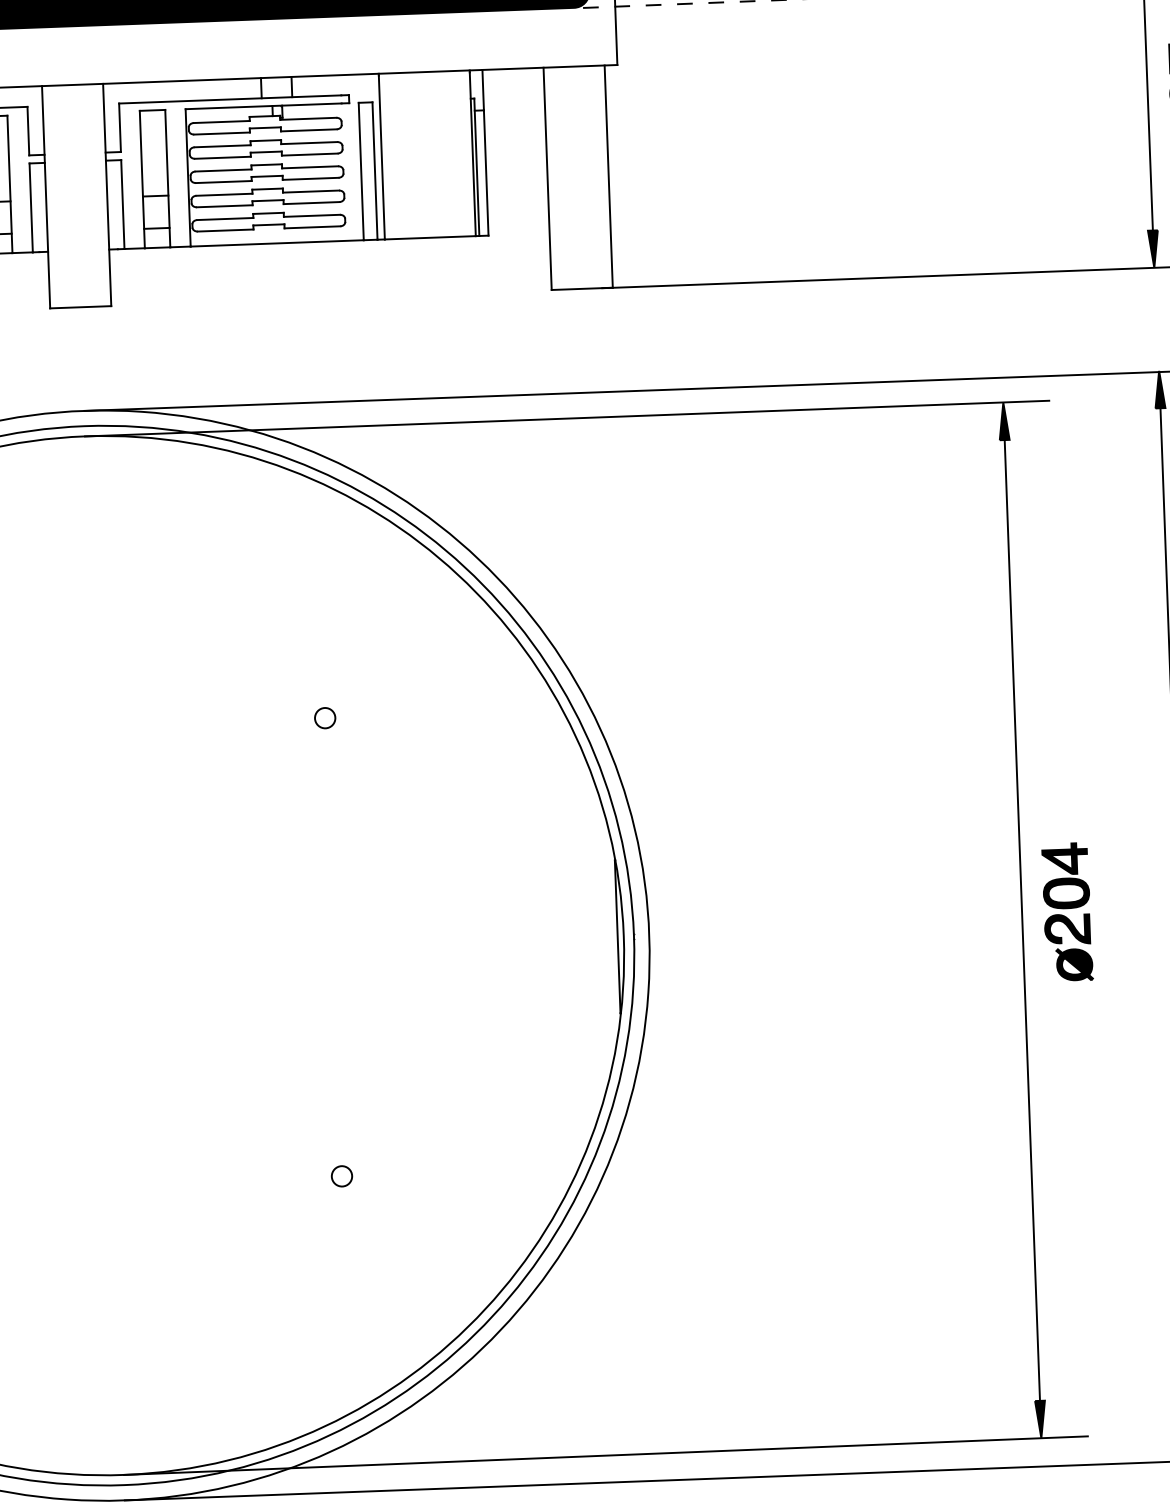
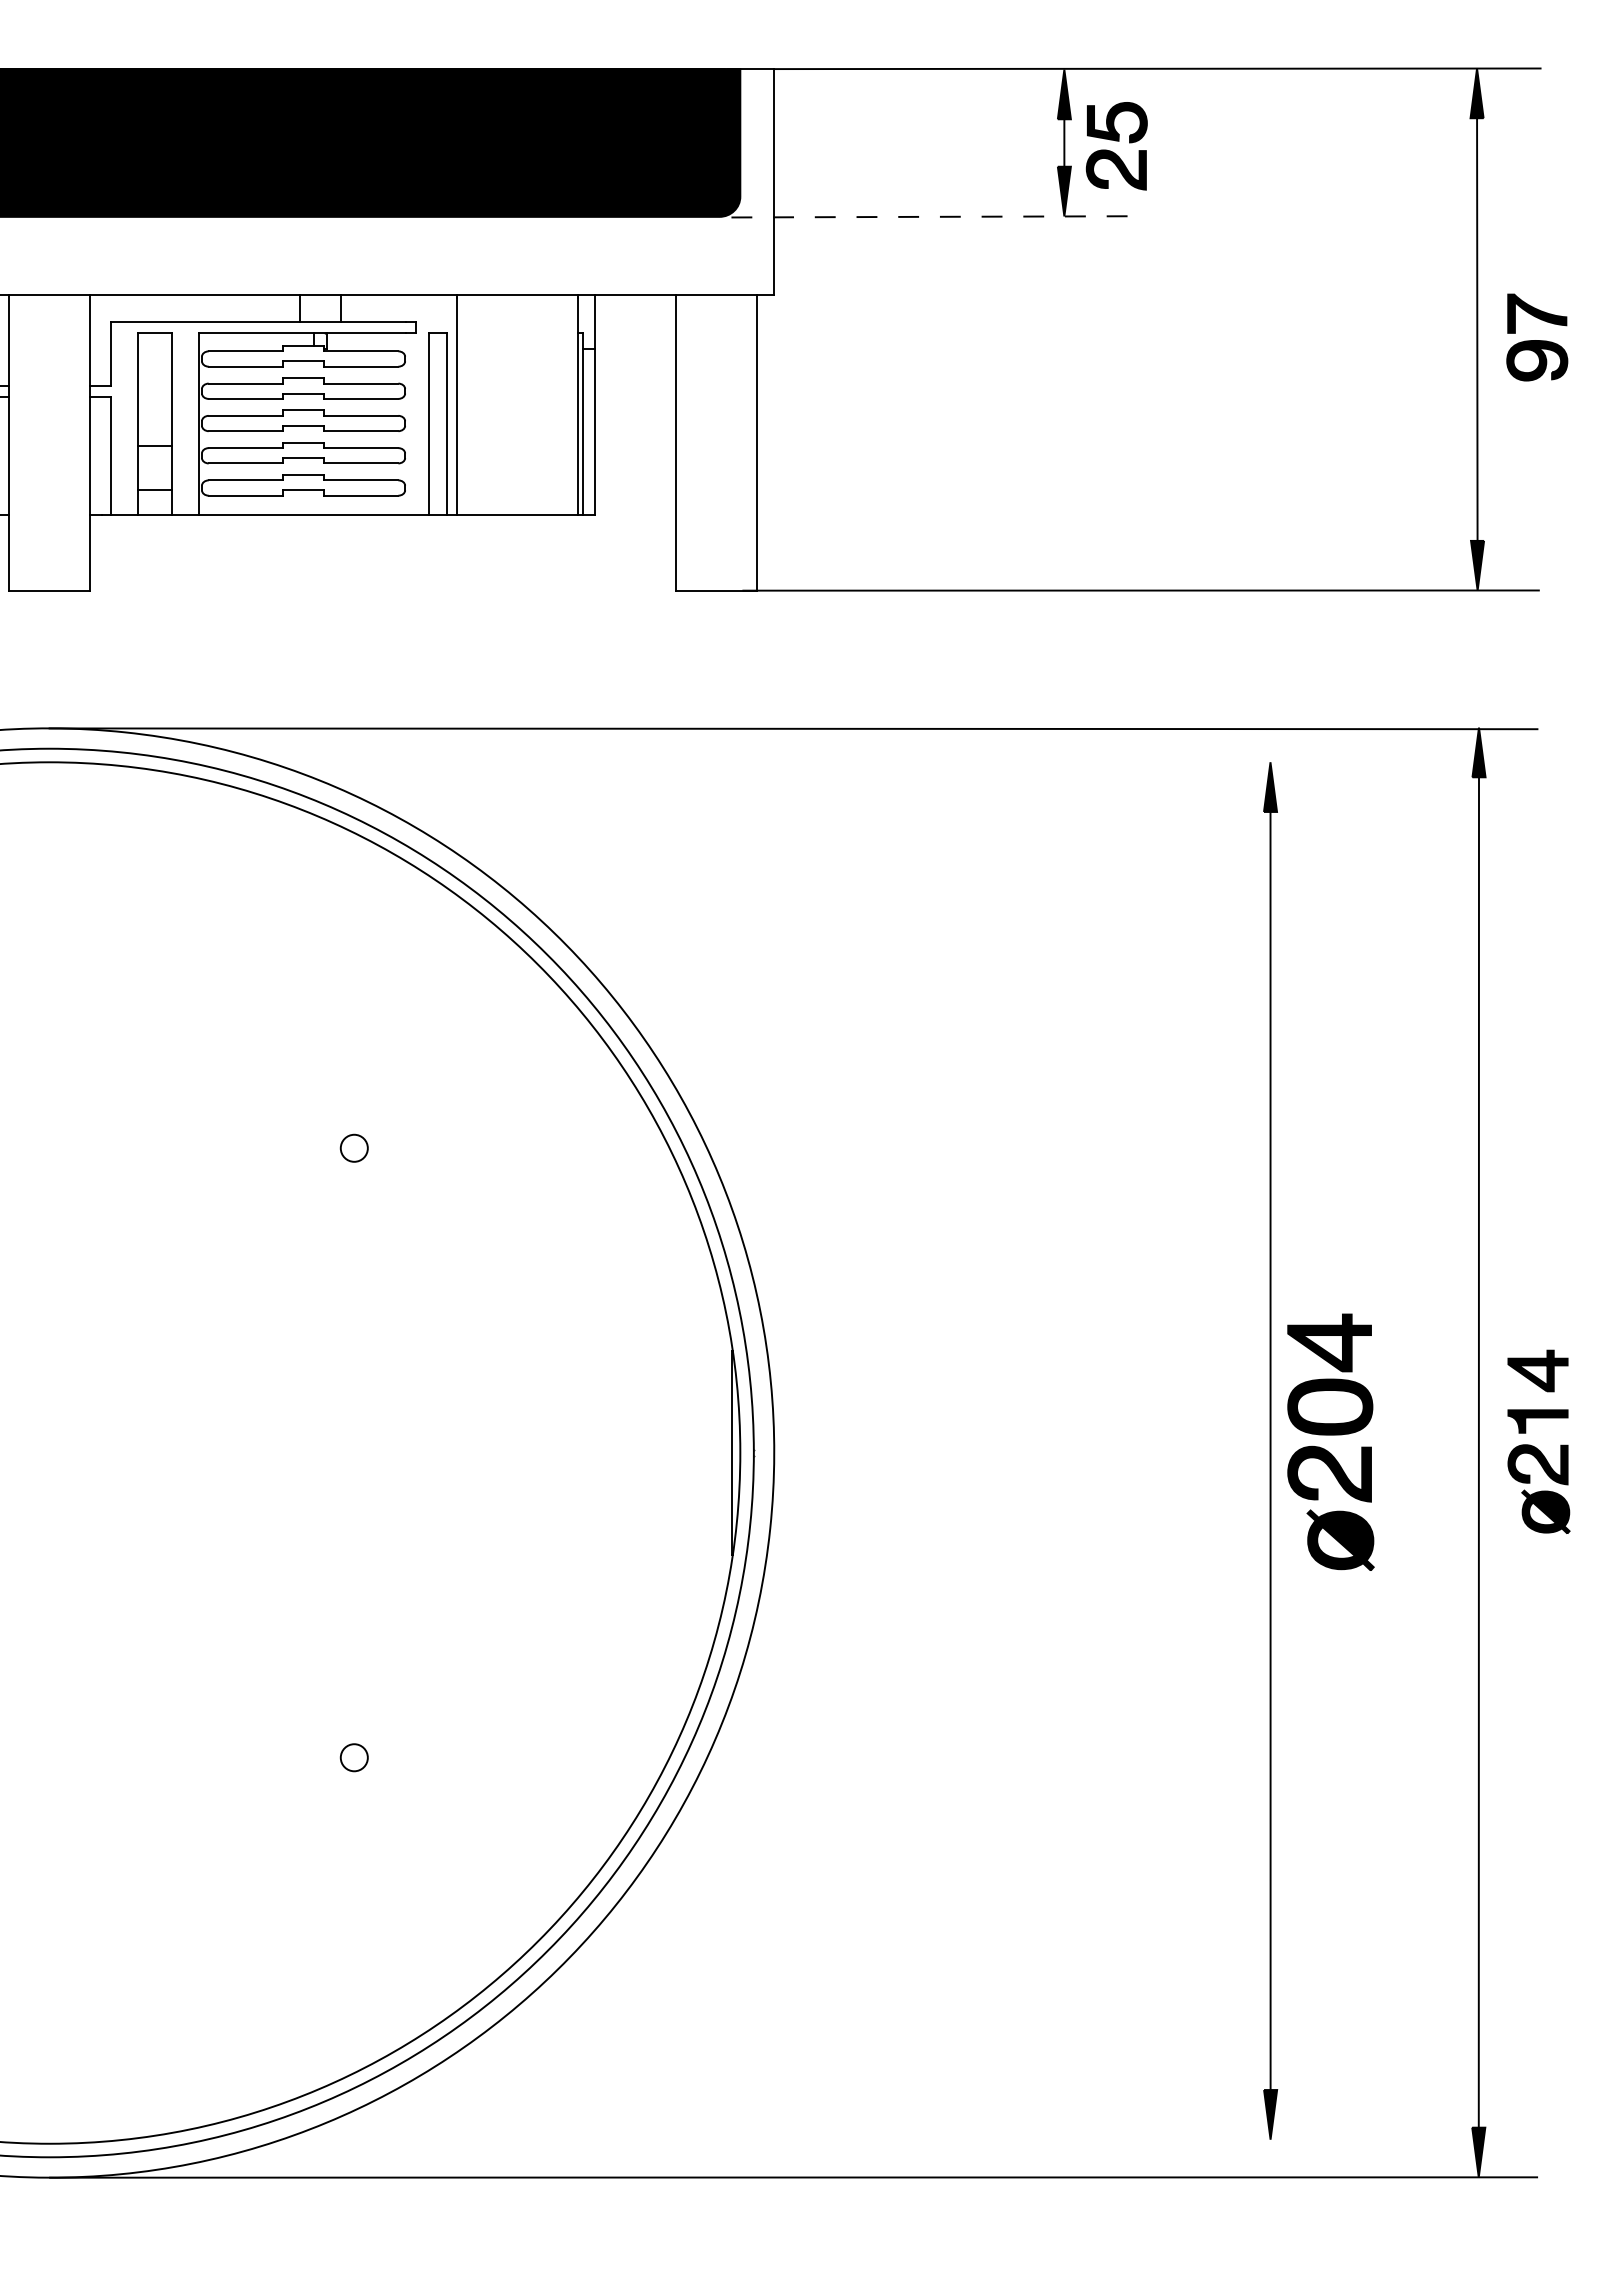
line: (567, 418) -> (690, 761), removed
part: (1067, 912) -> (1330, 1442), size x1.4
line: (606, 1455) -> (691, 2141), removed

